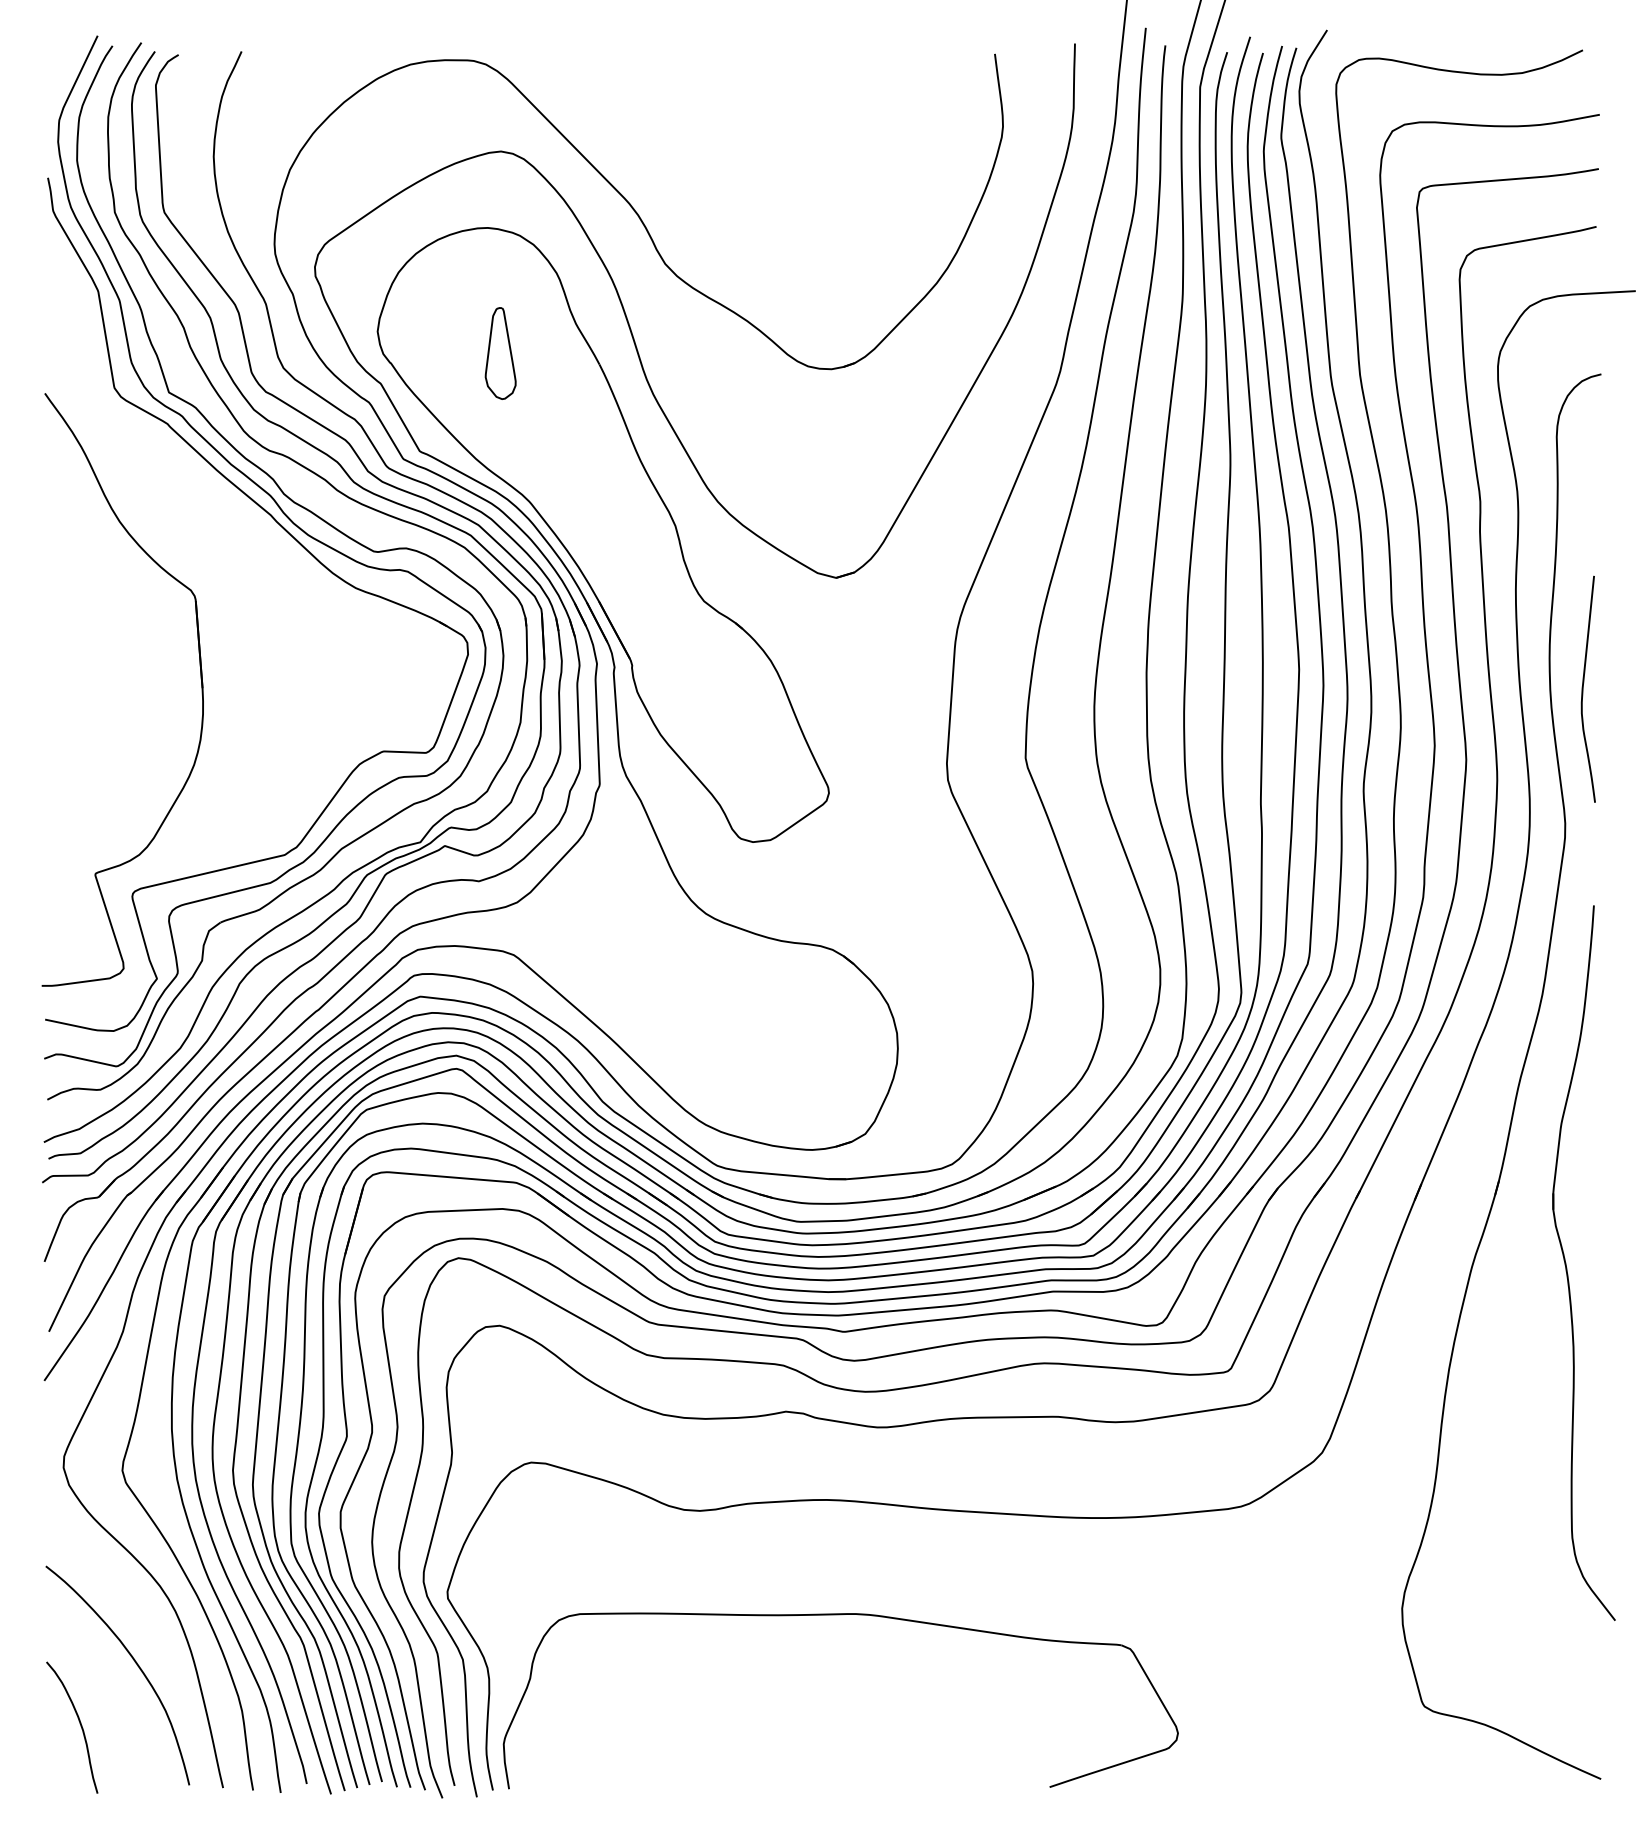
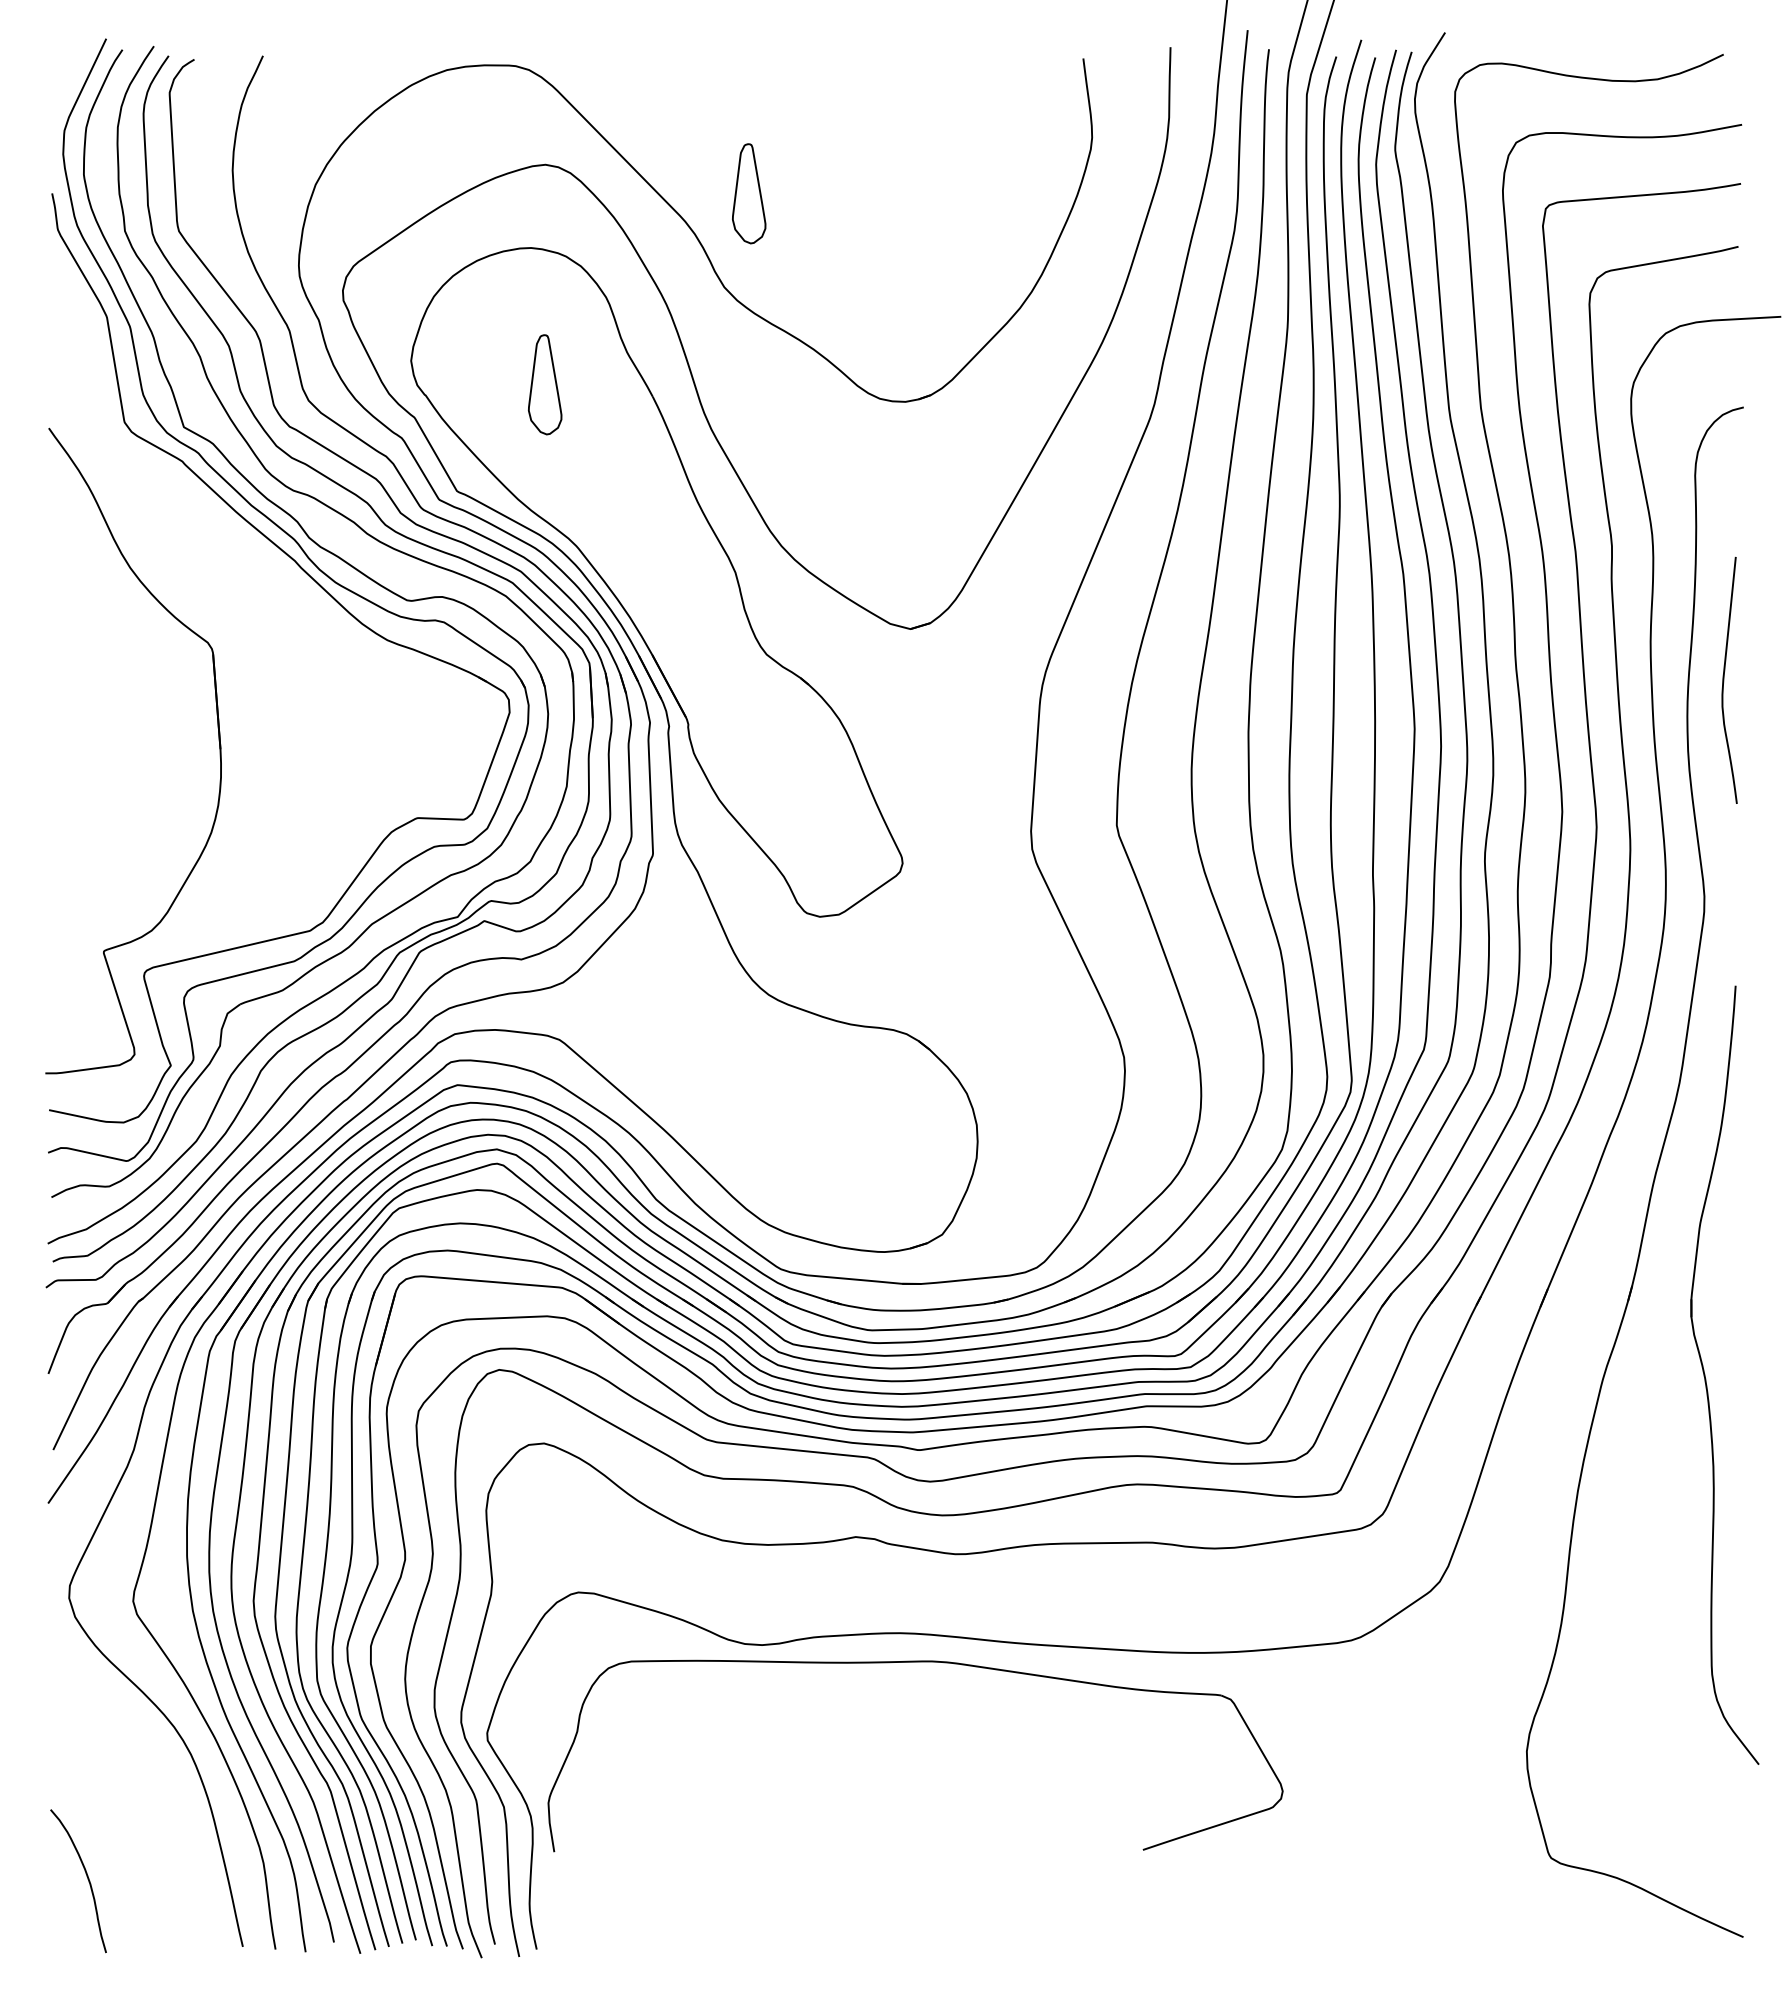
part: (688, 177) -> (749, 193), added
curve: (1583, 688) -> (1724, 679), moved
part: (840, 1615) -> (915, 1662), moved
curve: (135, 1663) -> (147, 1811), removed

